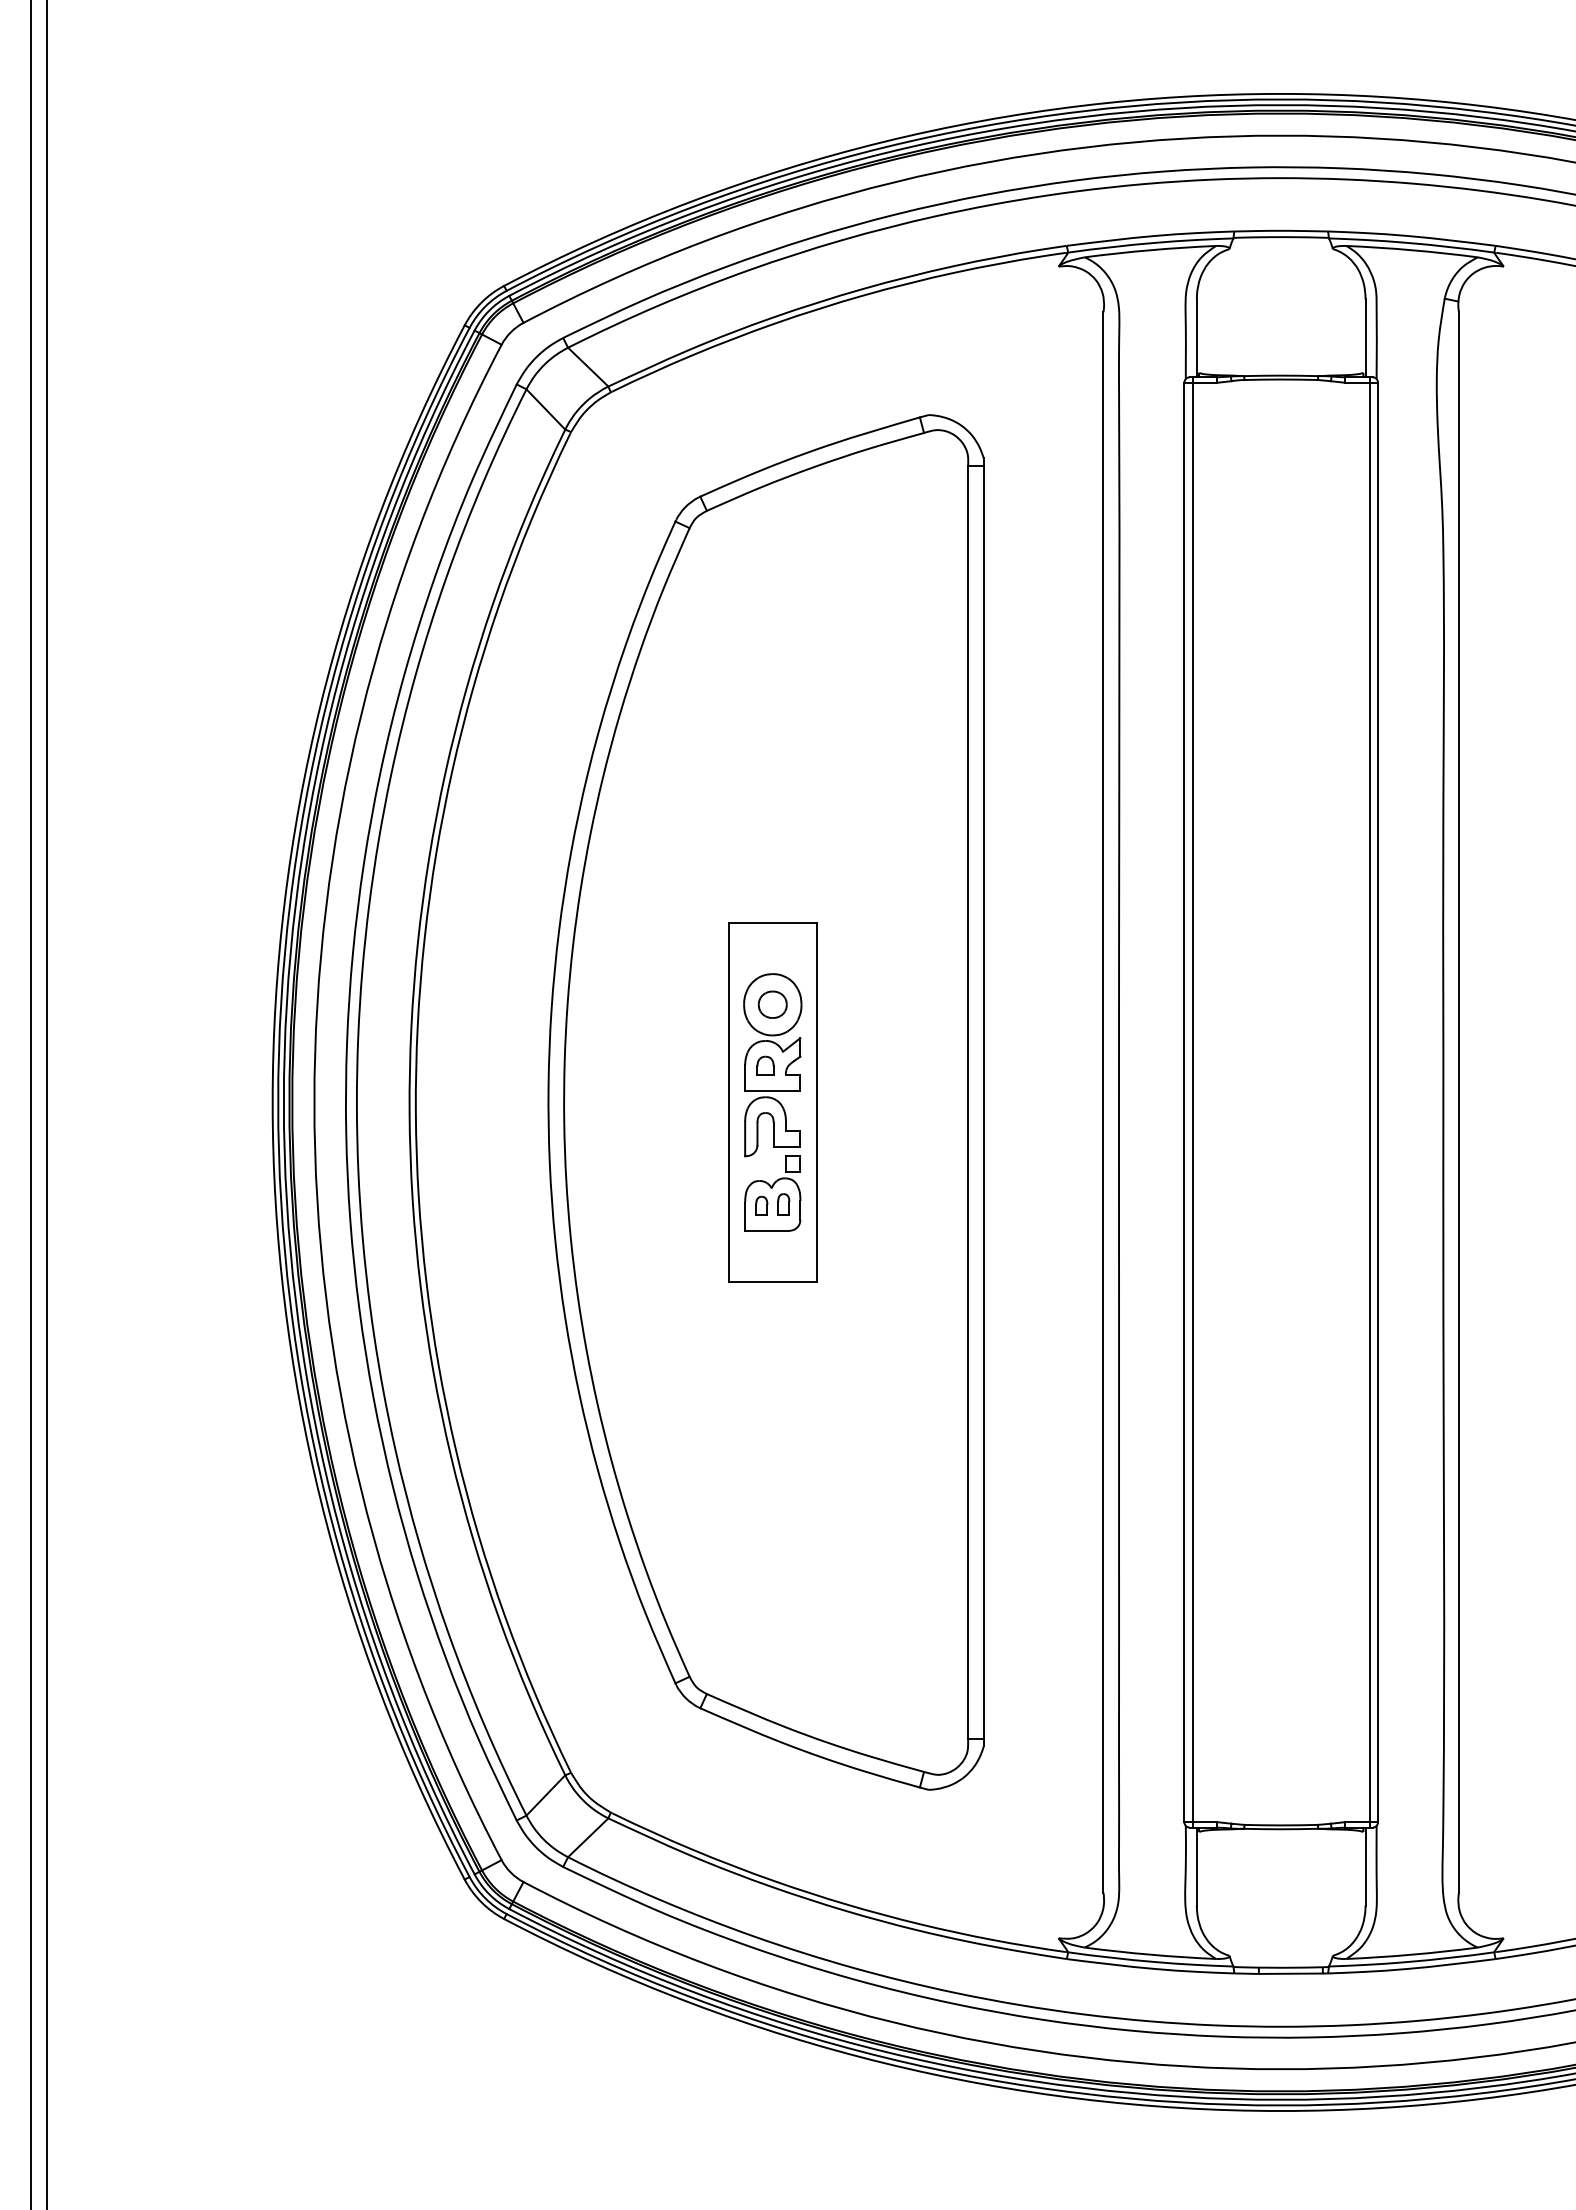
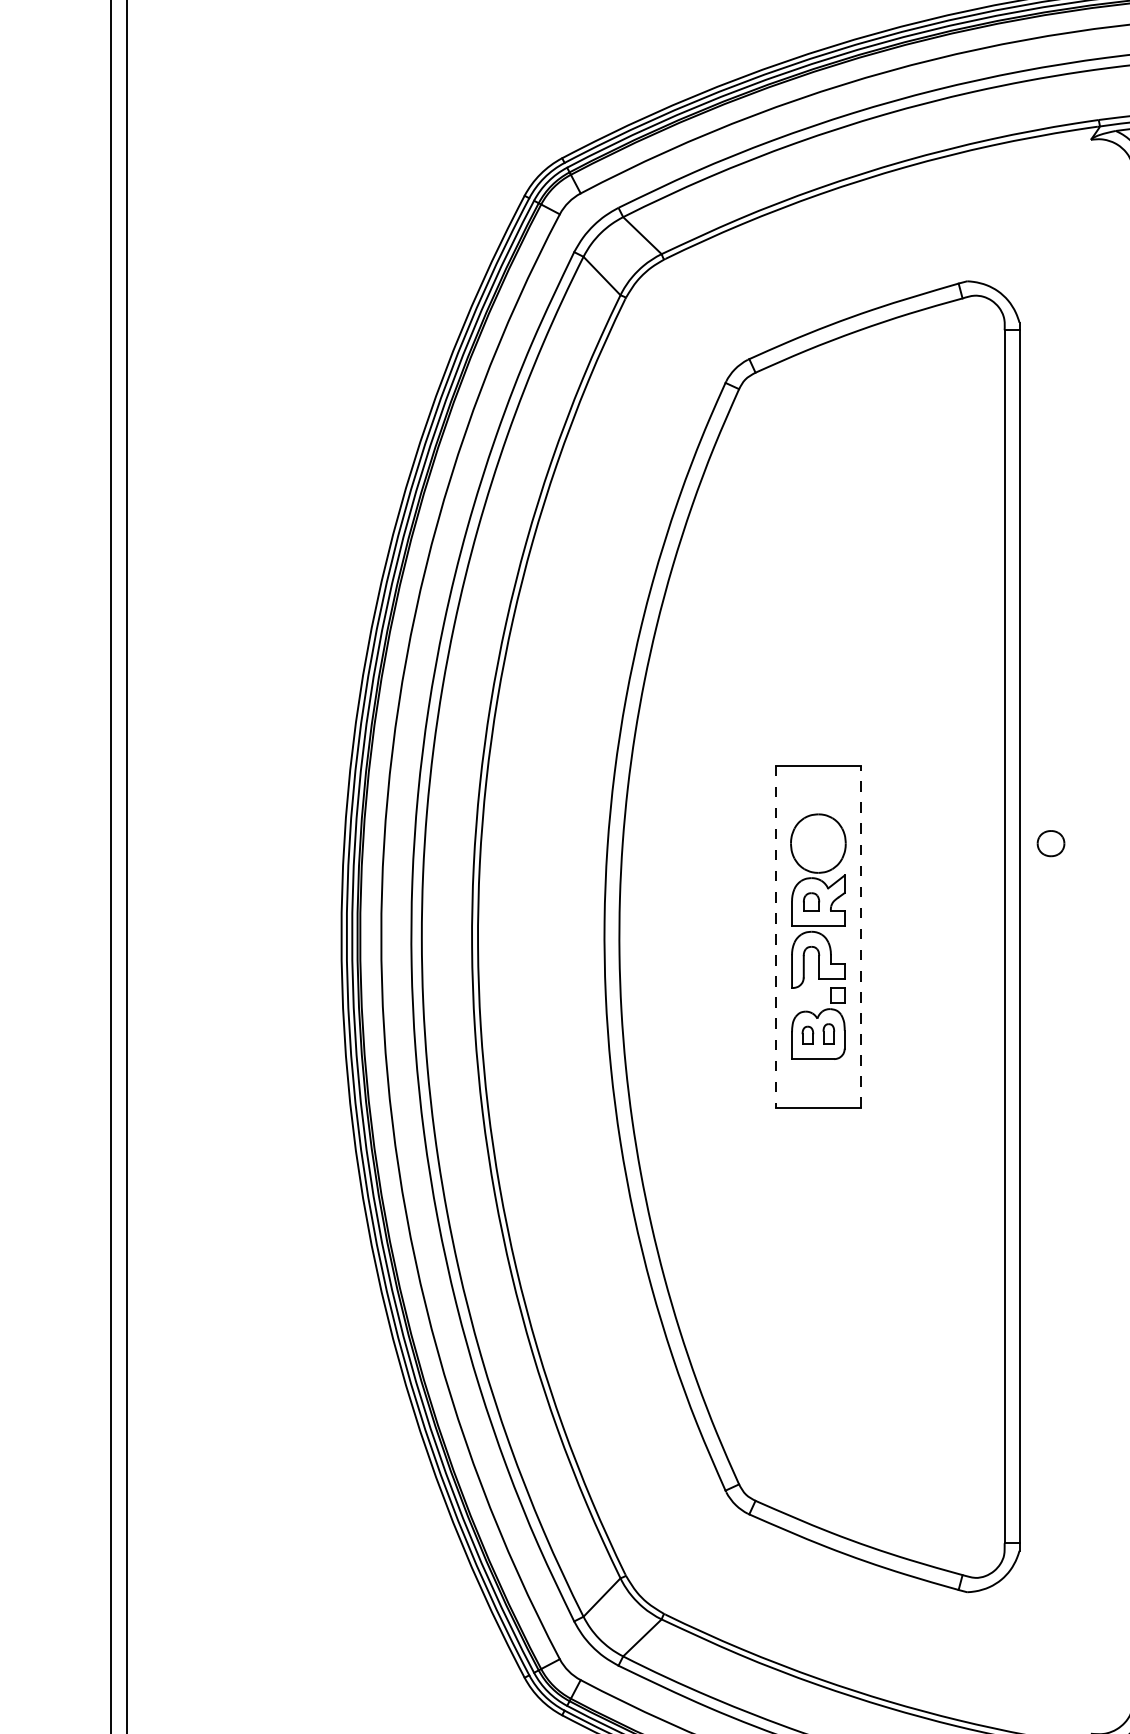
part: (772, 1004) -> (1050, 843), moved
line: (728, 1102) -> (776, 936), solid -> dashed
line: (817, 1102) -> (861, 936), solid -> dashed

